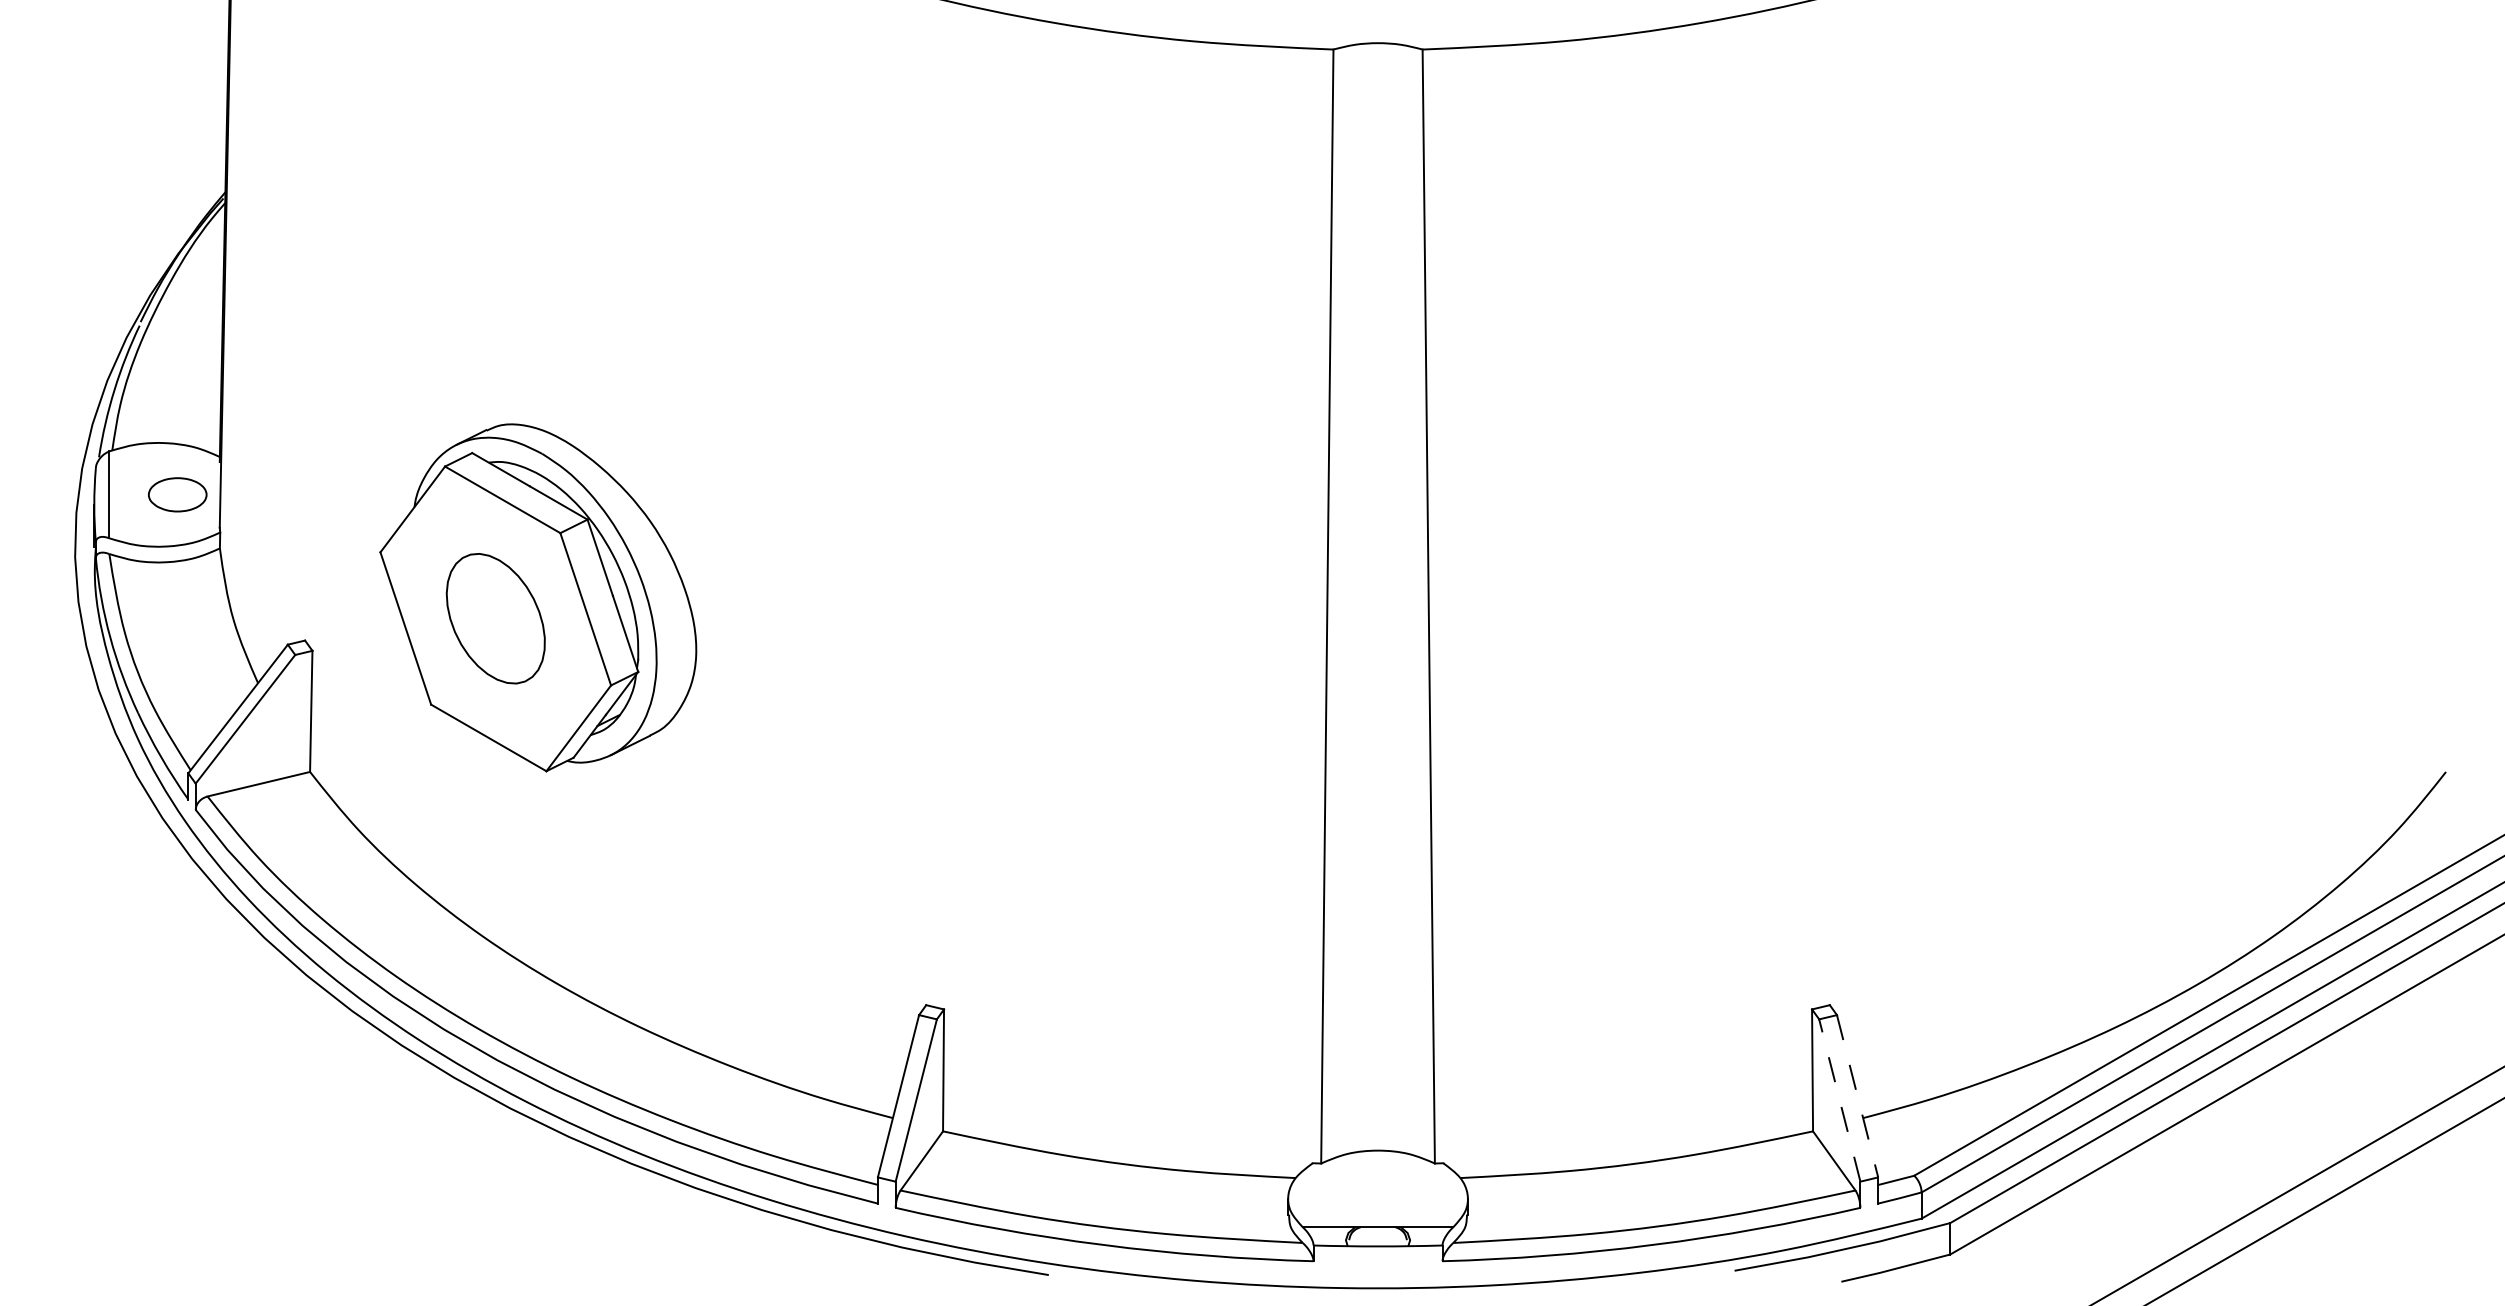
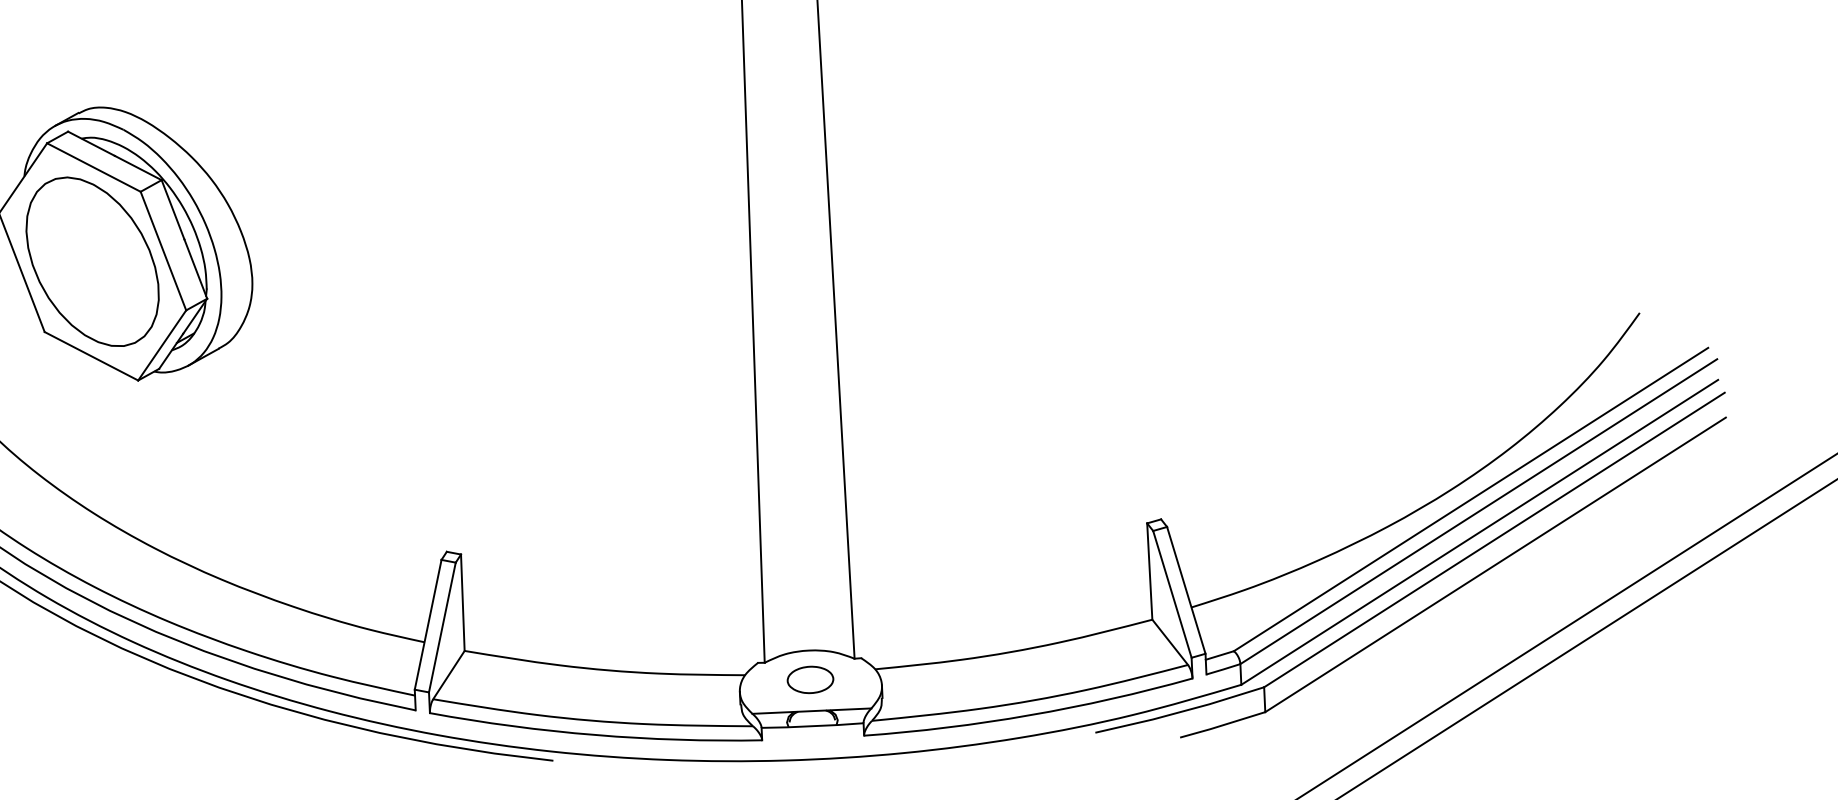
part: (495, 618) -> (92, 261), size x1.67
line: (1857, 1096) -> (1186, 590), dashed -> solid
line: (1839, 1100) -> (1172, 594), dashed -> solid
part: (1377, 1187) -> (810, 679), added

